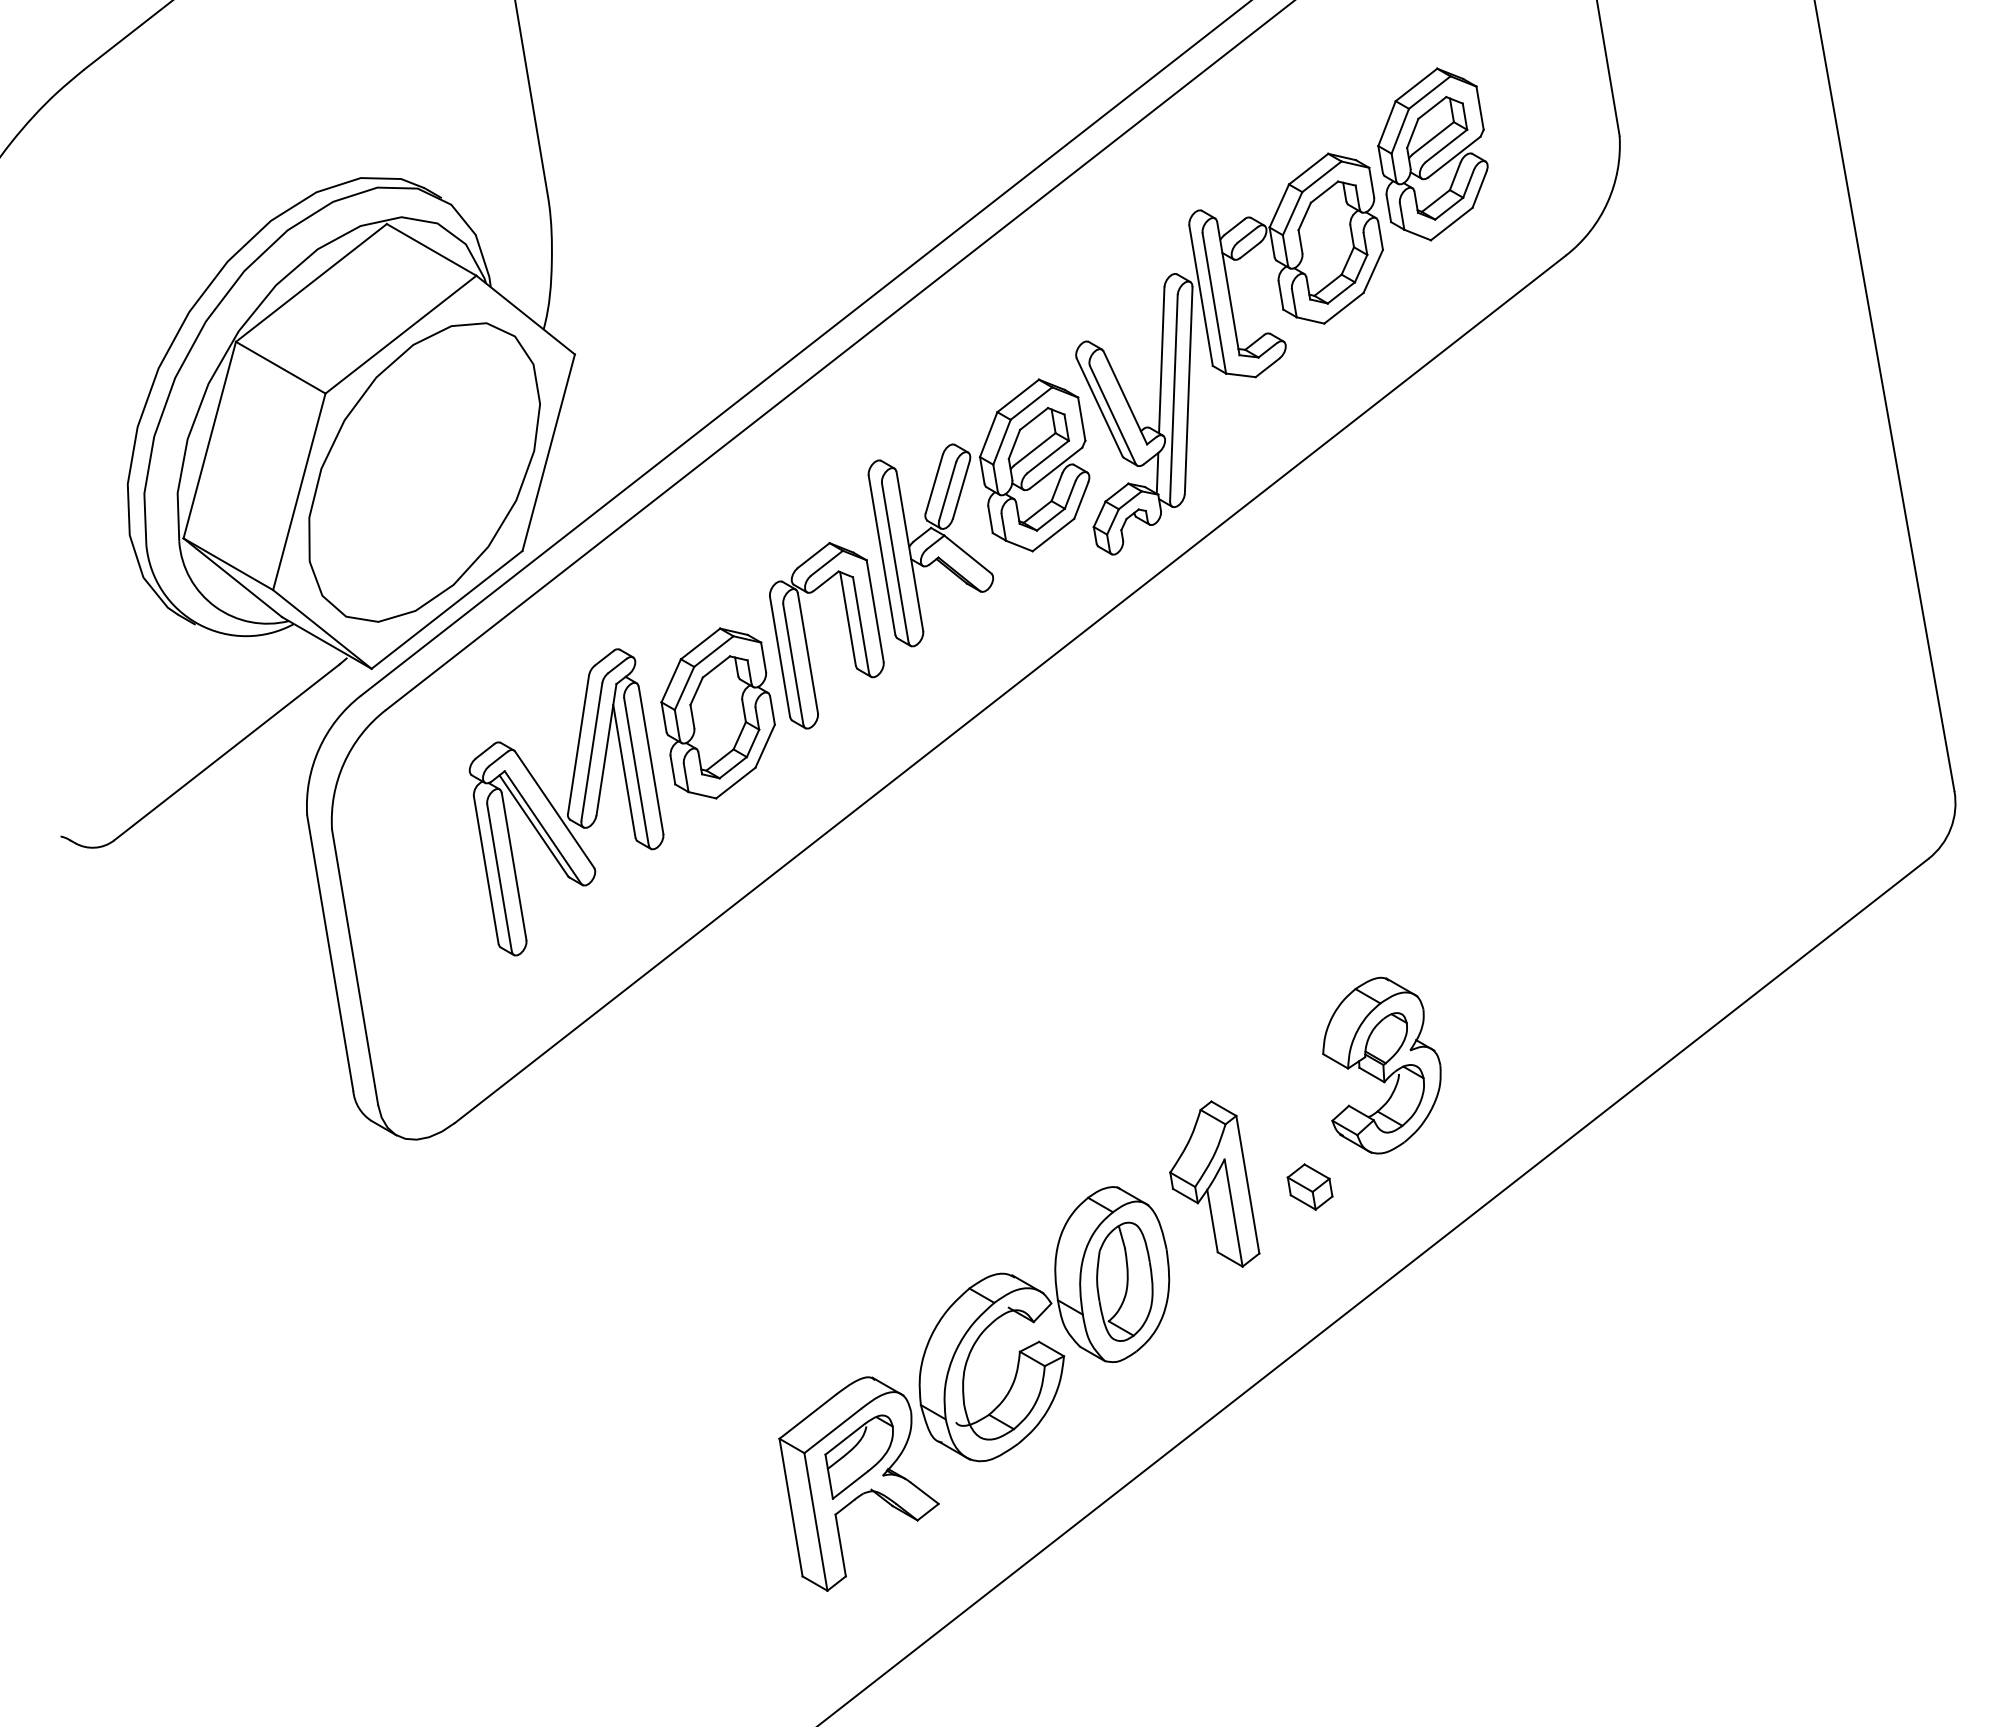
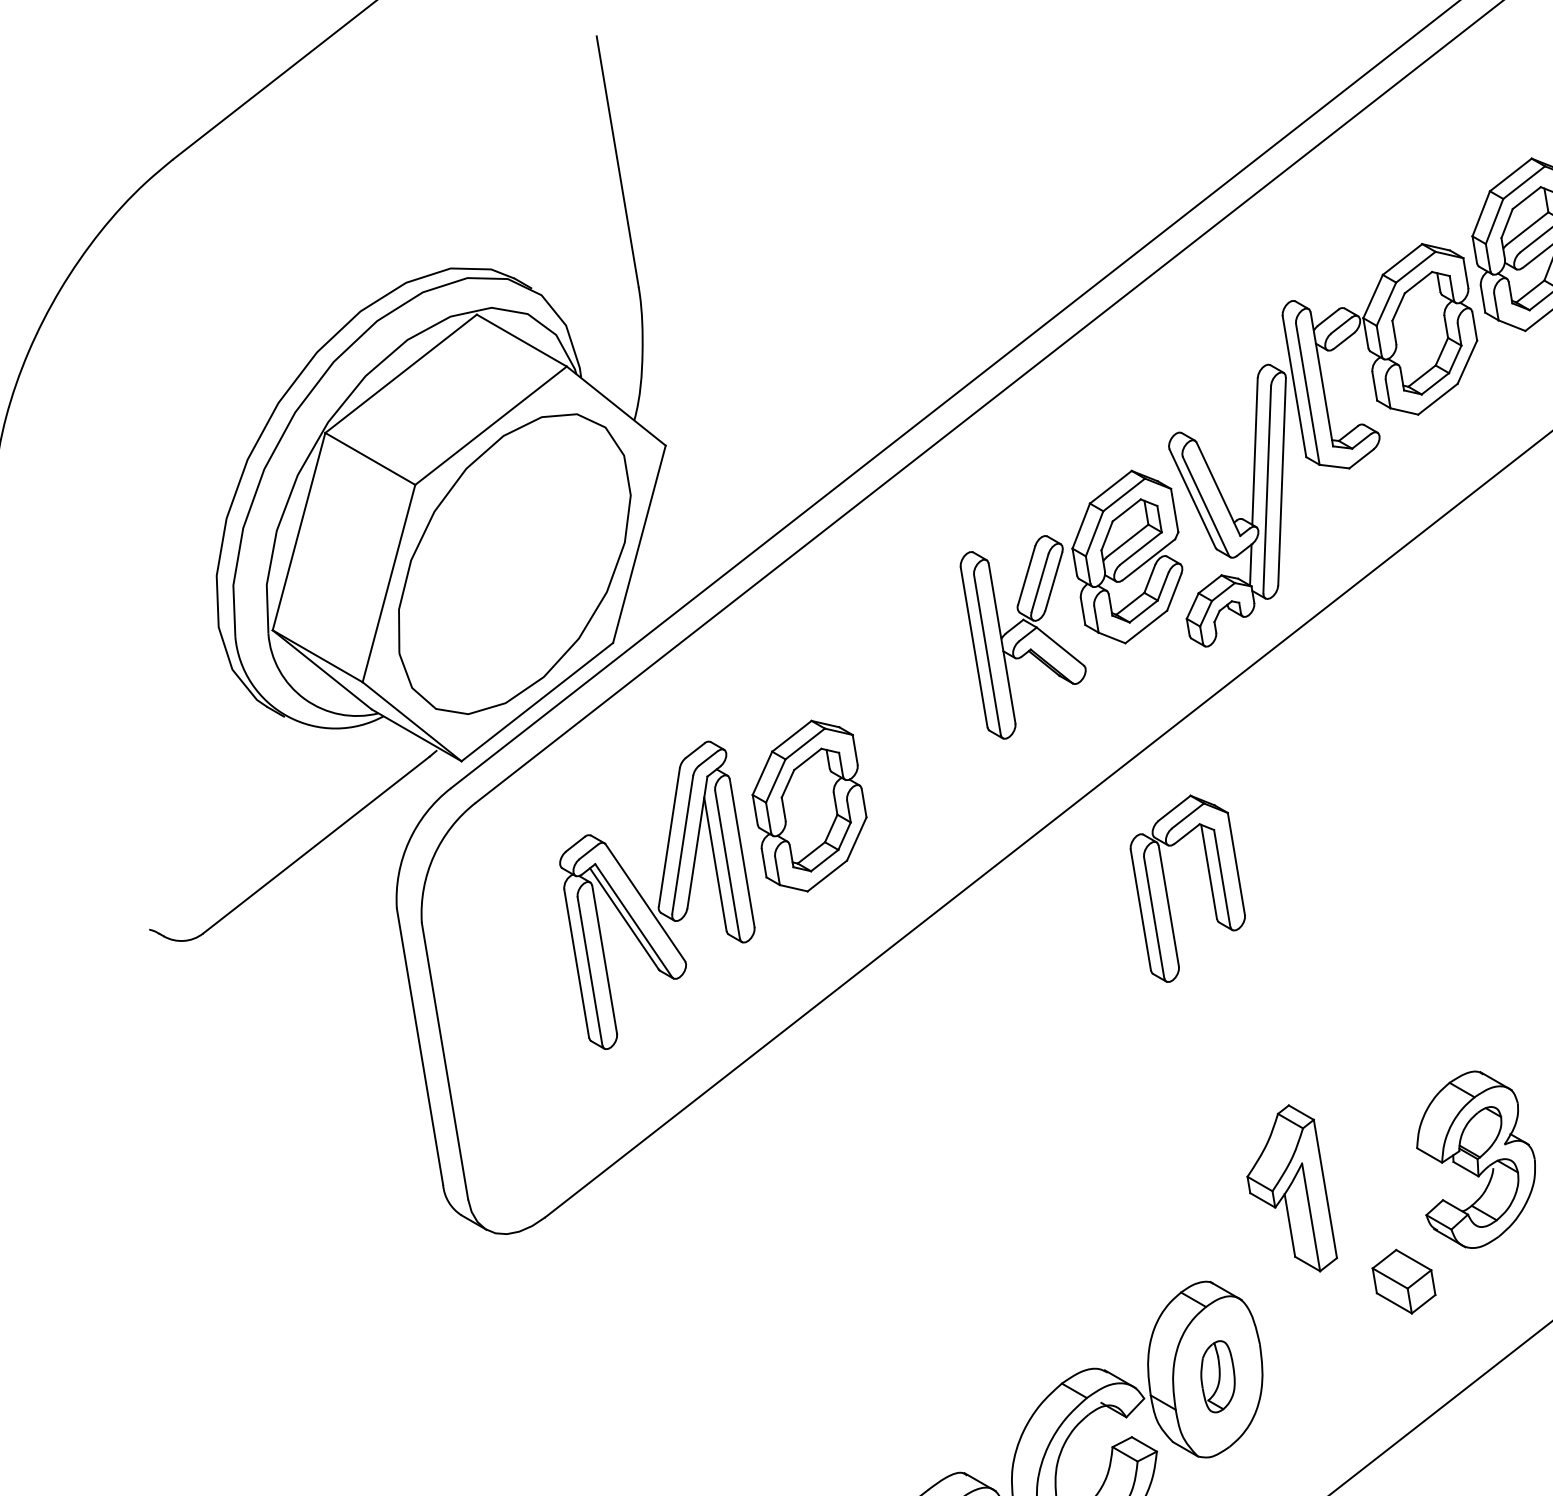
part: (806, 637) -> (1167, 890), moved
part: (1214, 1183) -> (1291, 1187), moved
part: (1309, 1186) -> (1403, 1281), size x1.4
part: (1124, 1281) -> (1217, 1376), size x0.6

